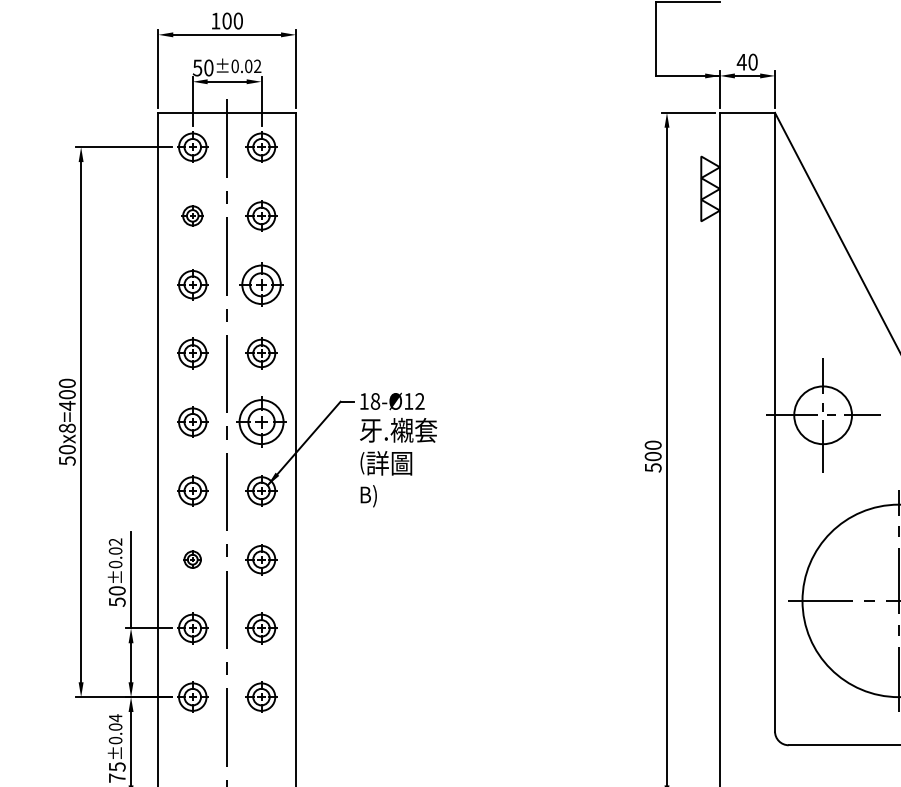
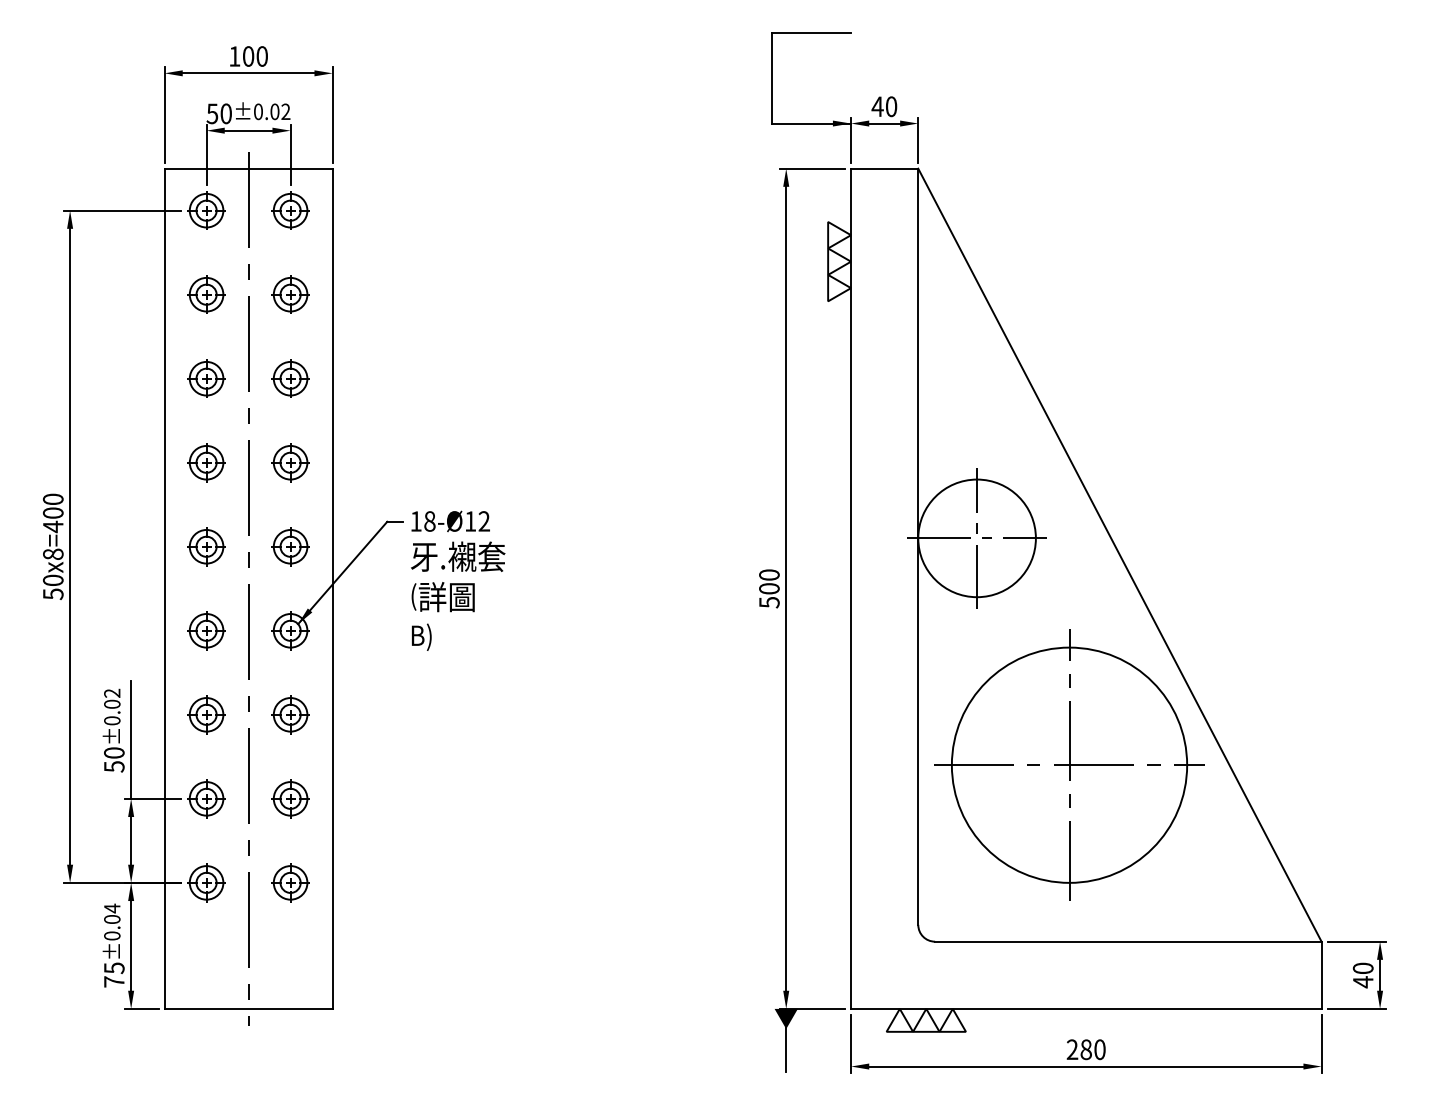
part: (192, 215) -> (206, 294), size x1.43
part: (261, 284) -> (290, 378), size x0.71
circle: (822, 415) -> (976, 538), size x1.67
part: (261, 421) -> (290, 546), size x0.62
part: (192, 559) -> (206, 714), size x1.67

